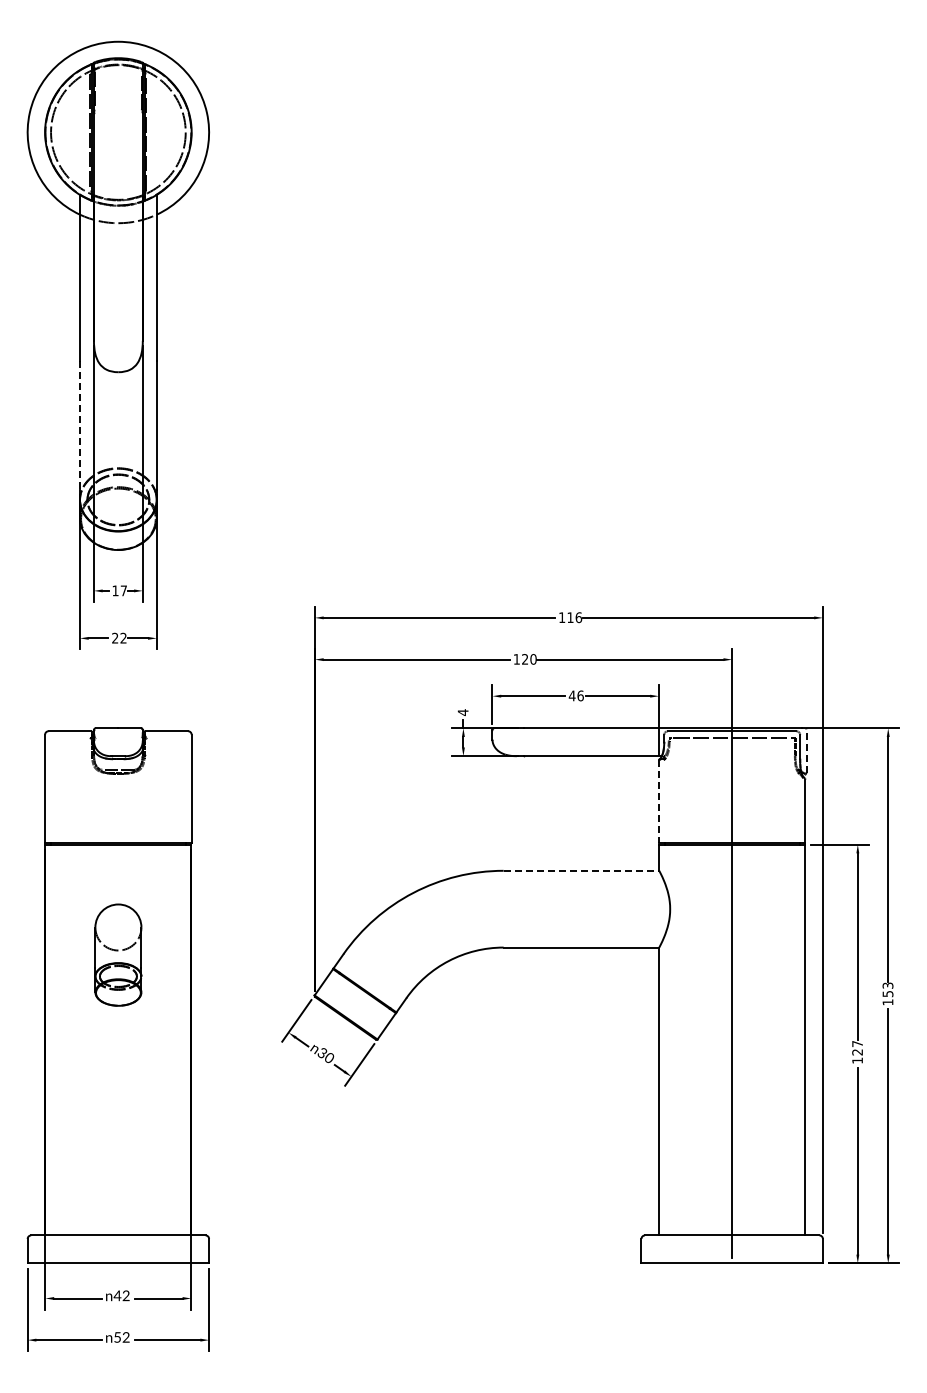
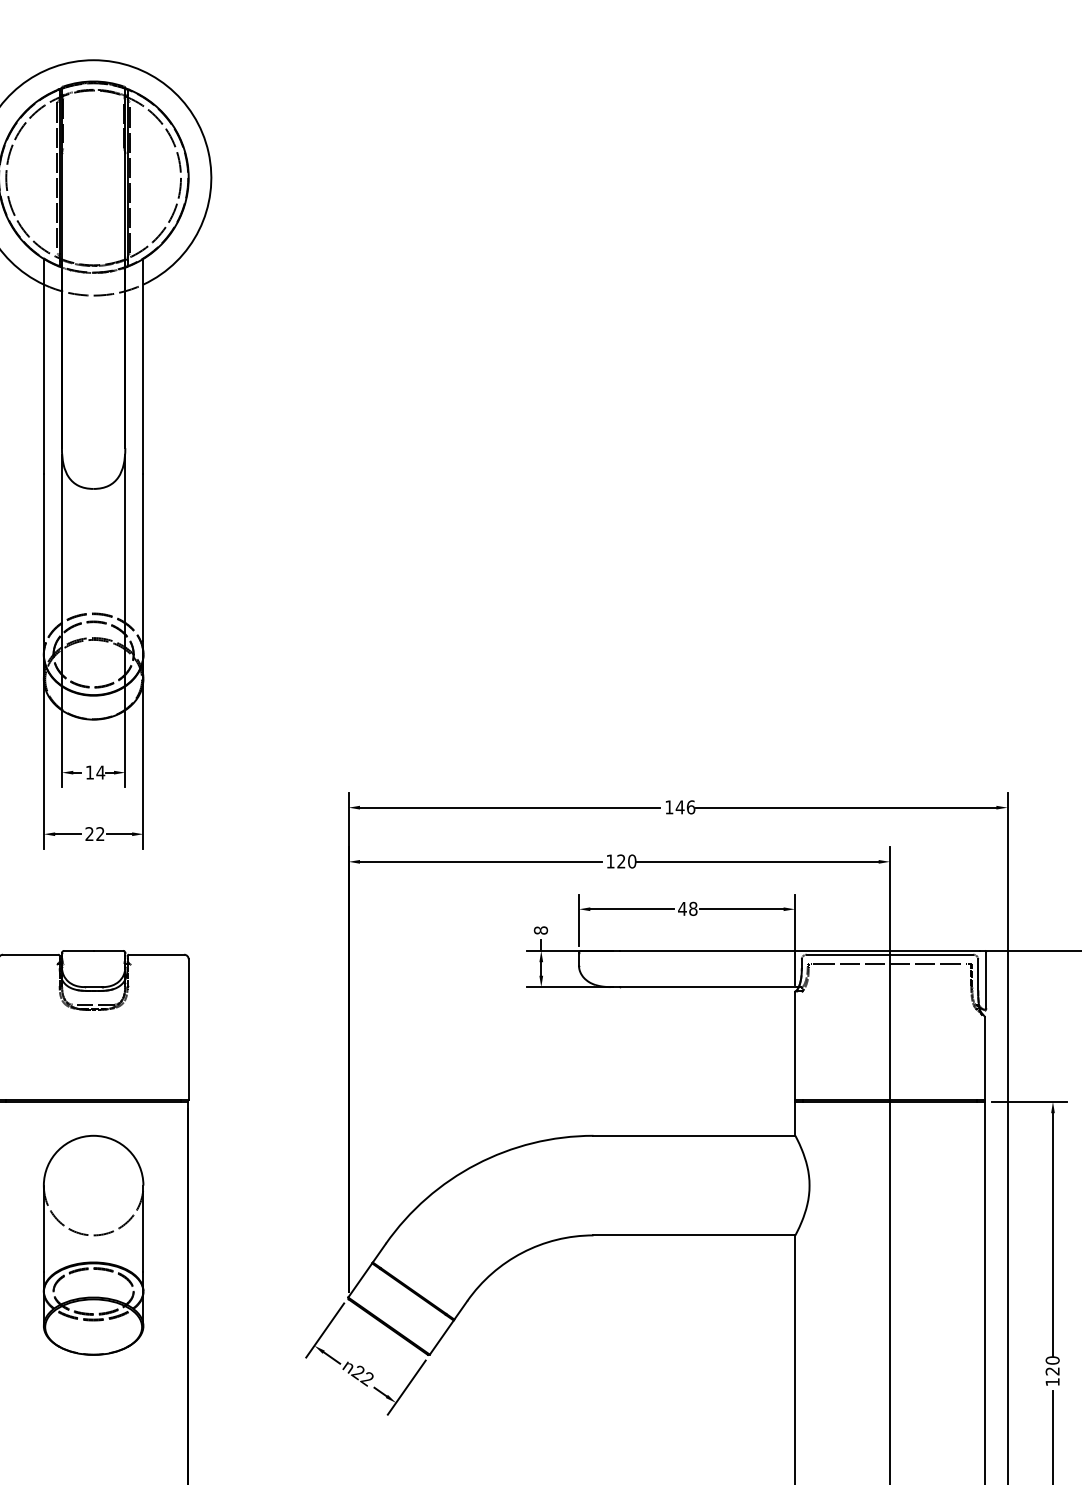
line: (80, 425) -> (44, 558), dashed -> solid
text: (123, 590) -> (100, 772), 17 -> 14
text: (570, 617) -> (680, 807), 116 -> 146
text: (580, 695) -> (693, 908), 46 -> 48
text: (462, 712) -> (540, 930), 4 -> 8
line: (806, 750) -> (986, 979), dashed -> solid
line: (658, 802) -> (794, 1047), dashed -> solid
line: (581, 870) -> (694, 1135), dashed -> solid
part: (118, 954) -> (93, 1244), size x1.67
text: (857, 1043) -> (1052, 1359), 127 -> 120
text: (324, 1058) -> (361, 1379), 30 -> 22

